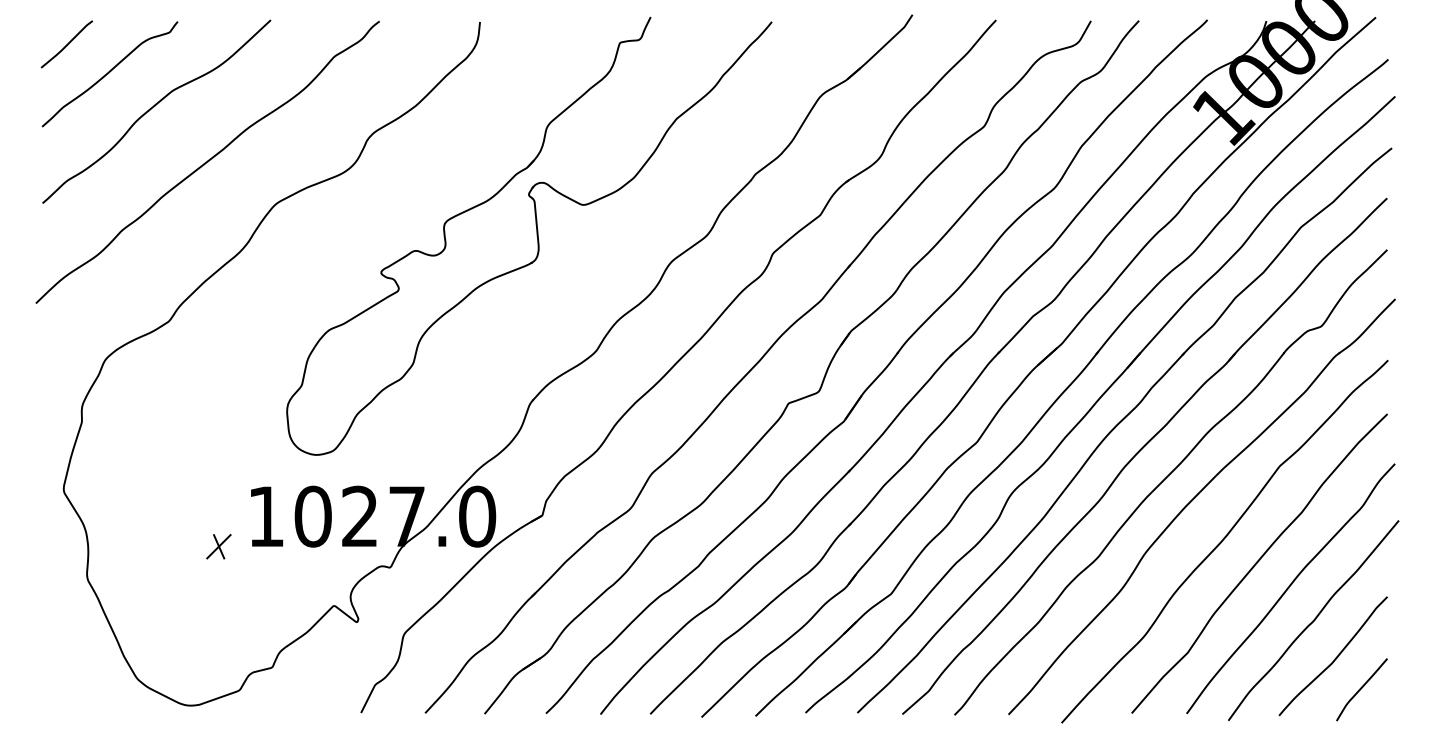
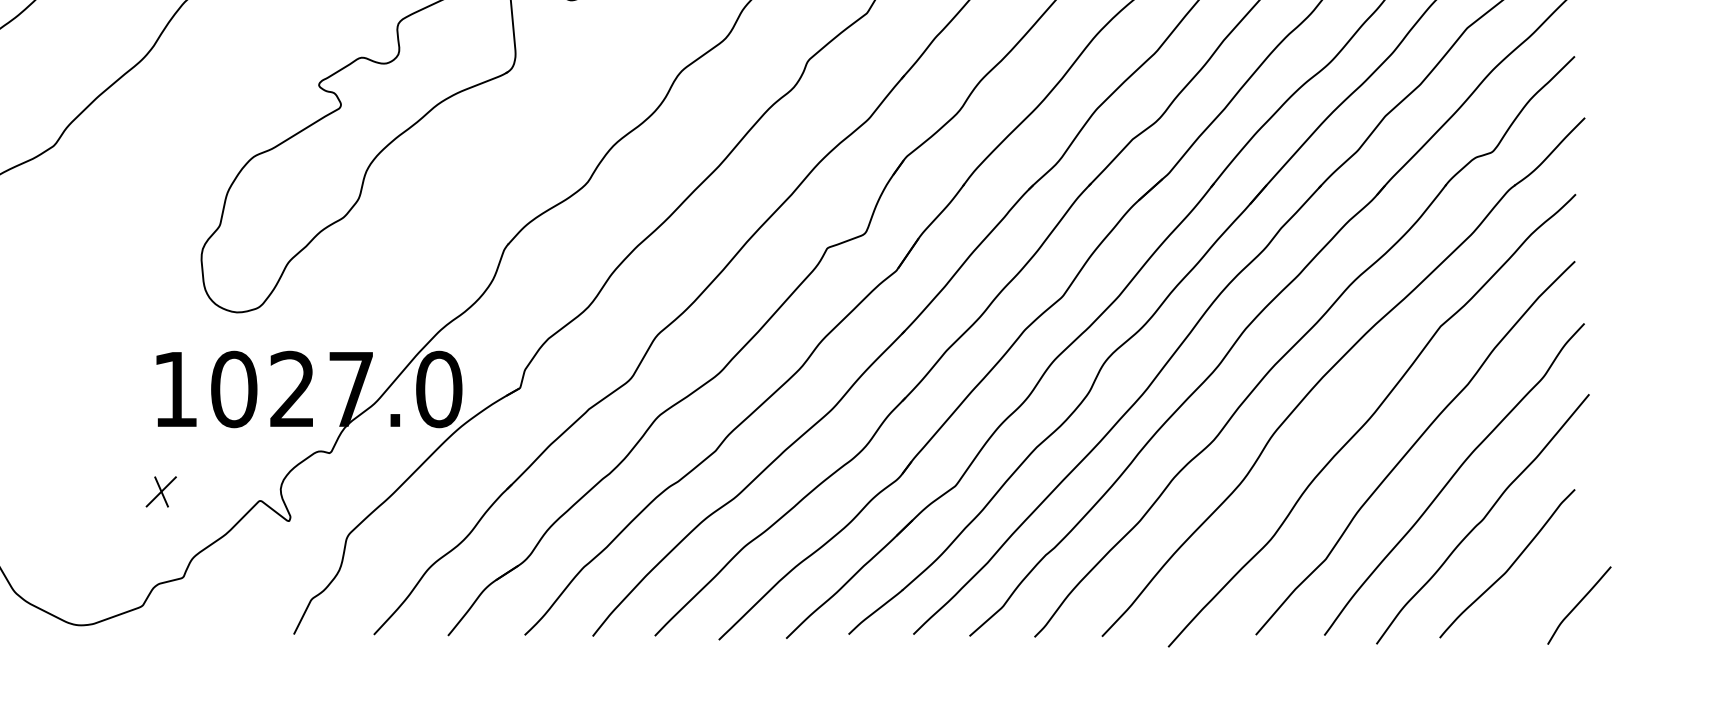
part: (218, 546) -> (160, 491), moved
curve: (1361, 689) -> (1578, 605), moved

